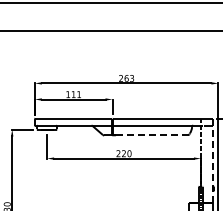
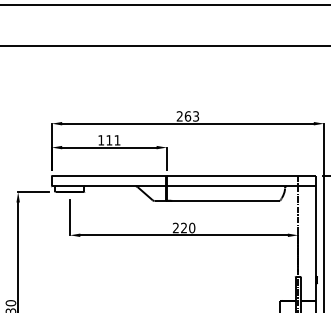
line: (151, 135) -> (224, 201), dashed -> solid
line: (213, 160) -> (316, 238), dashed -> solid

